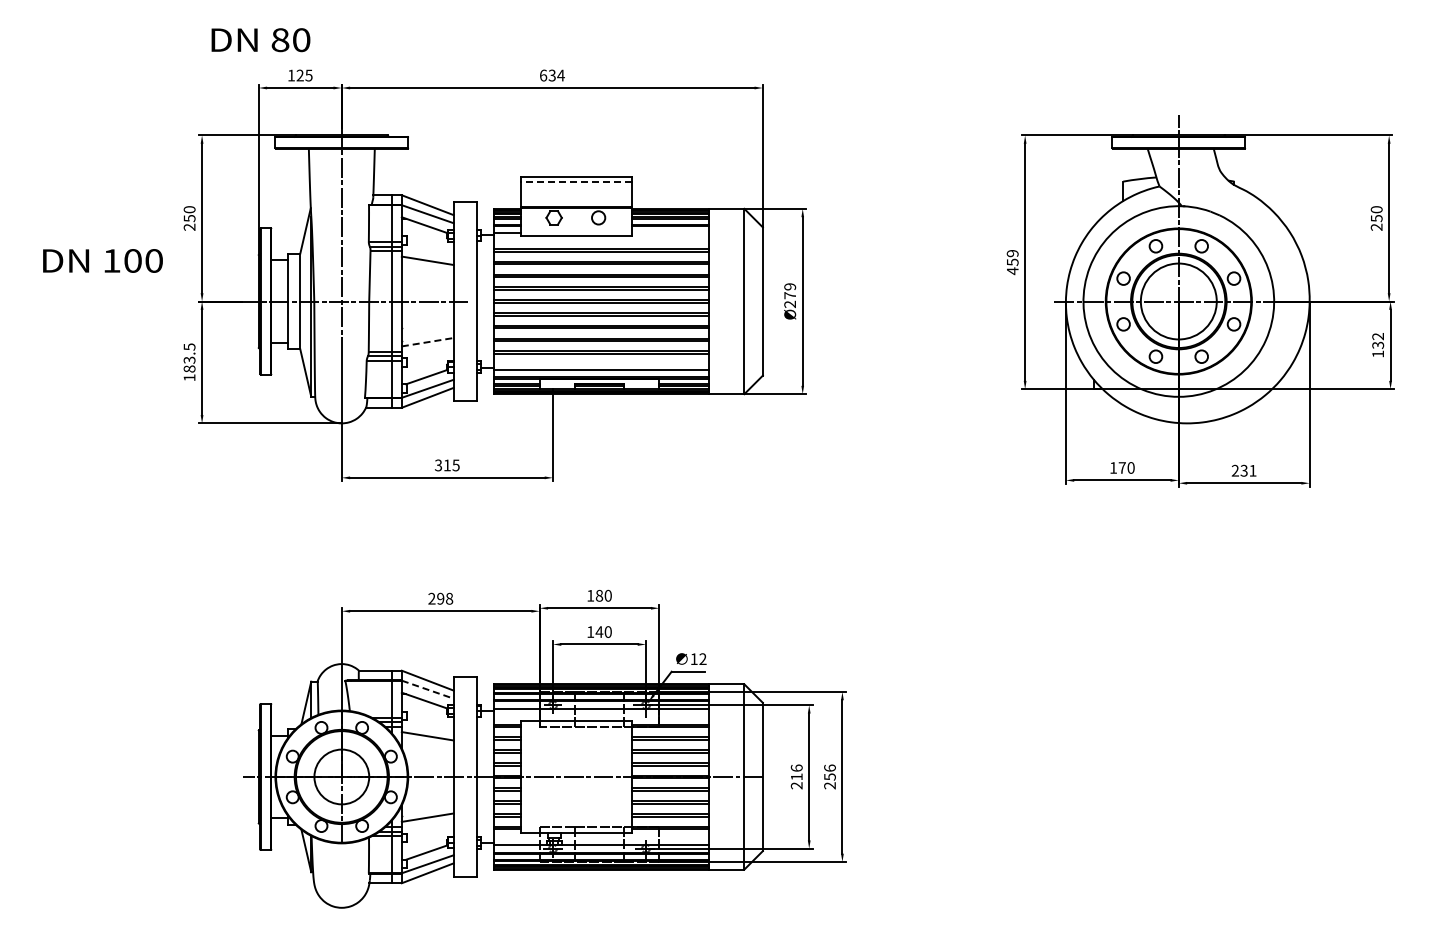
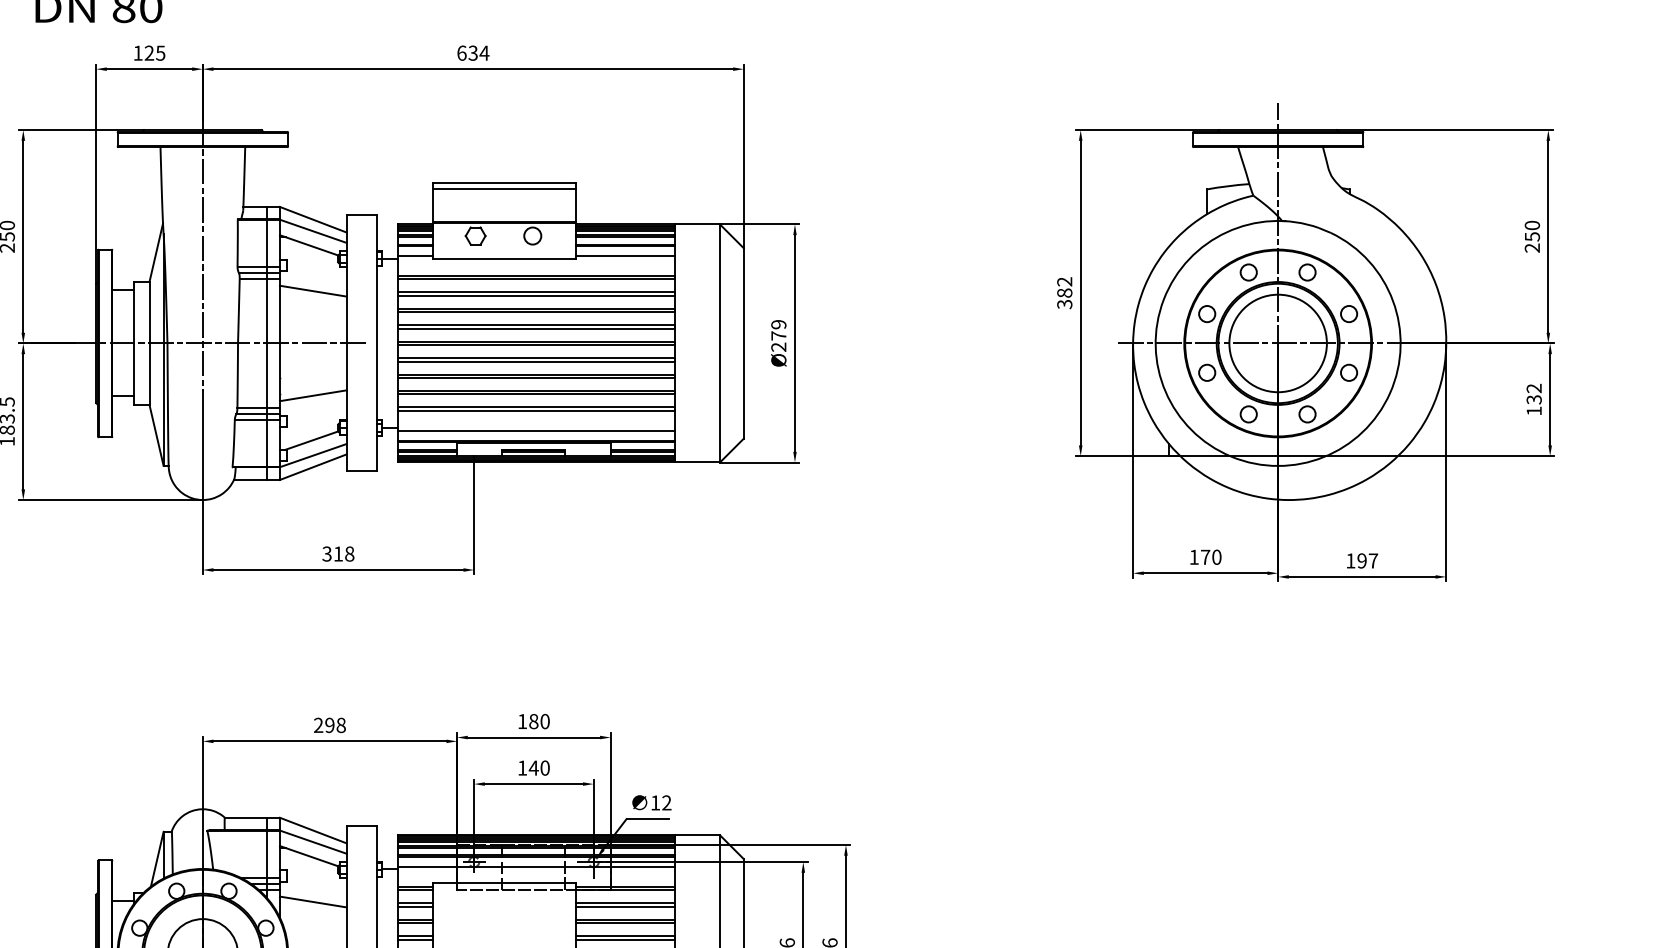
line: (576, 181) -> (504, 189), dashed -> solid
line: (670, 233) -> (625, 256), added
text: (1012, 262) -> (1064, 293), 459 -> 382
line: (428, 342) -> (314, 396), dashed -> solid
text: (455, 465) -> (348, 554), 315 -> 318
text: (1243, 470) -> (1361, 560), 231 -> 197
line: (427, 689) -> (312, 841), dashed -> solid

